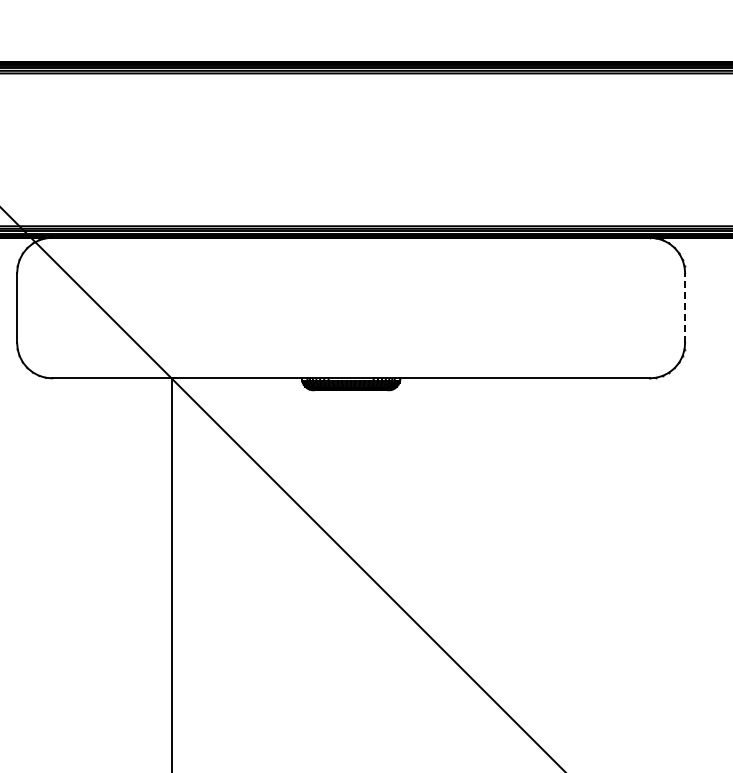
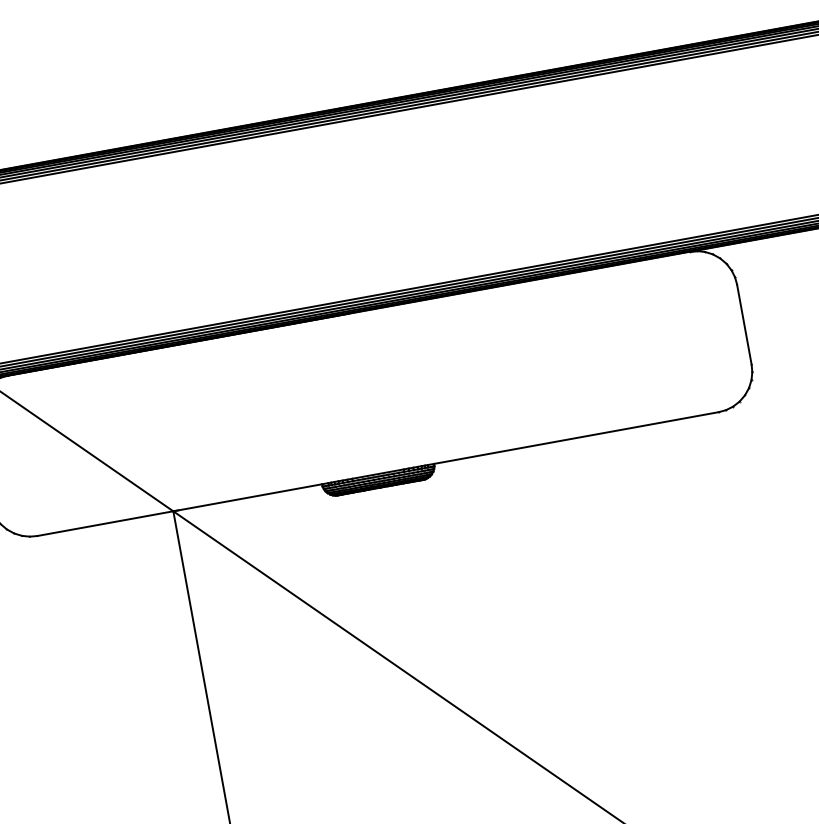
line: (685, 307) -> (744, 323), dashed -> solid

